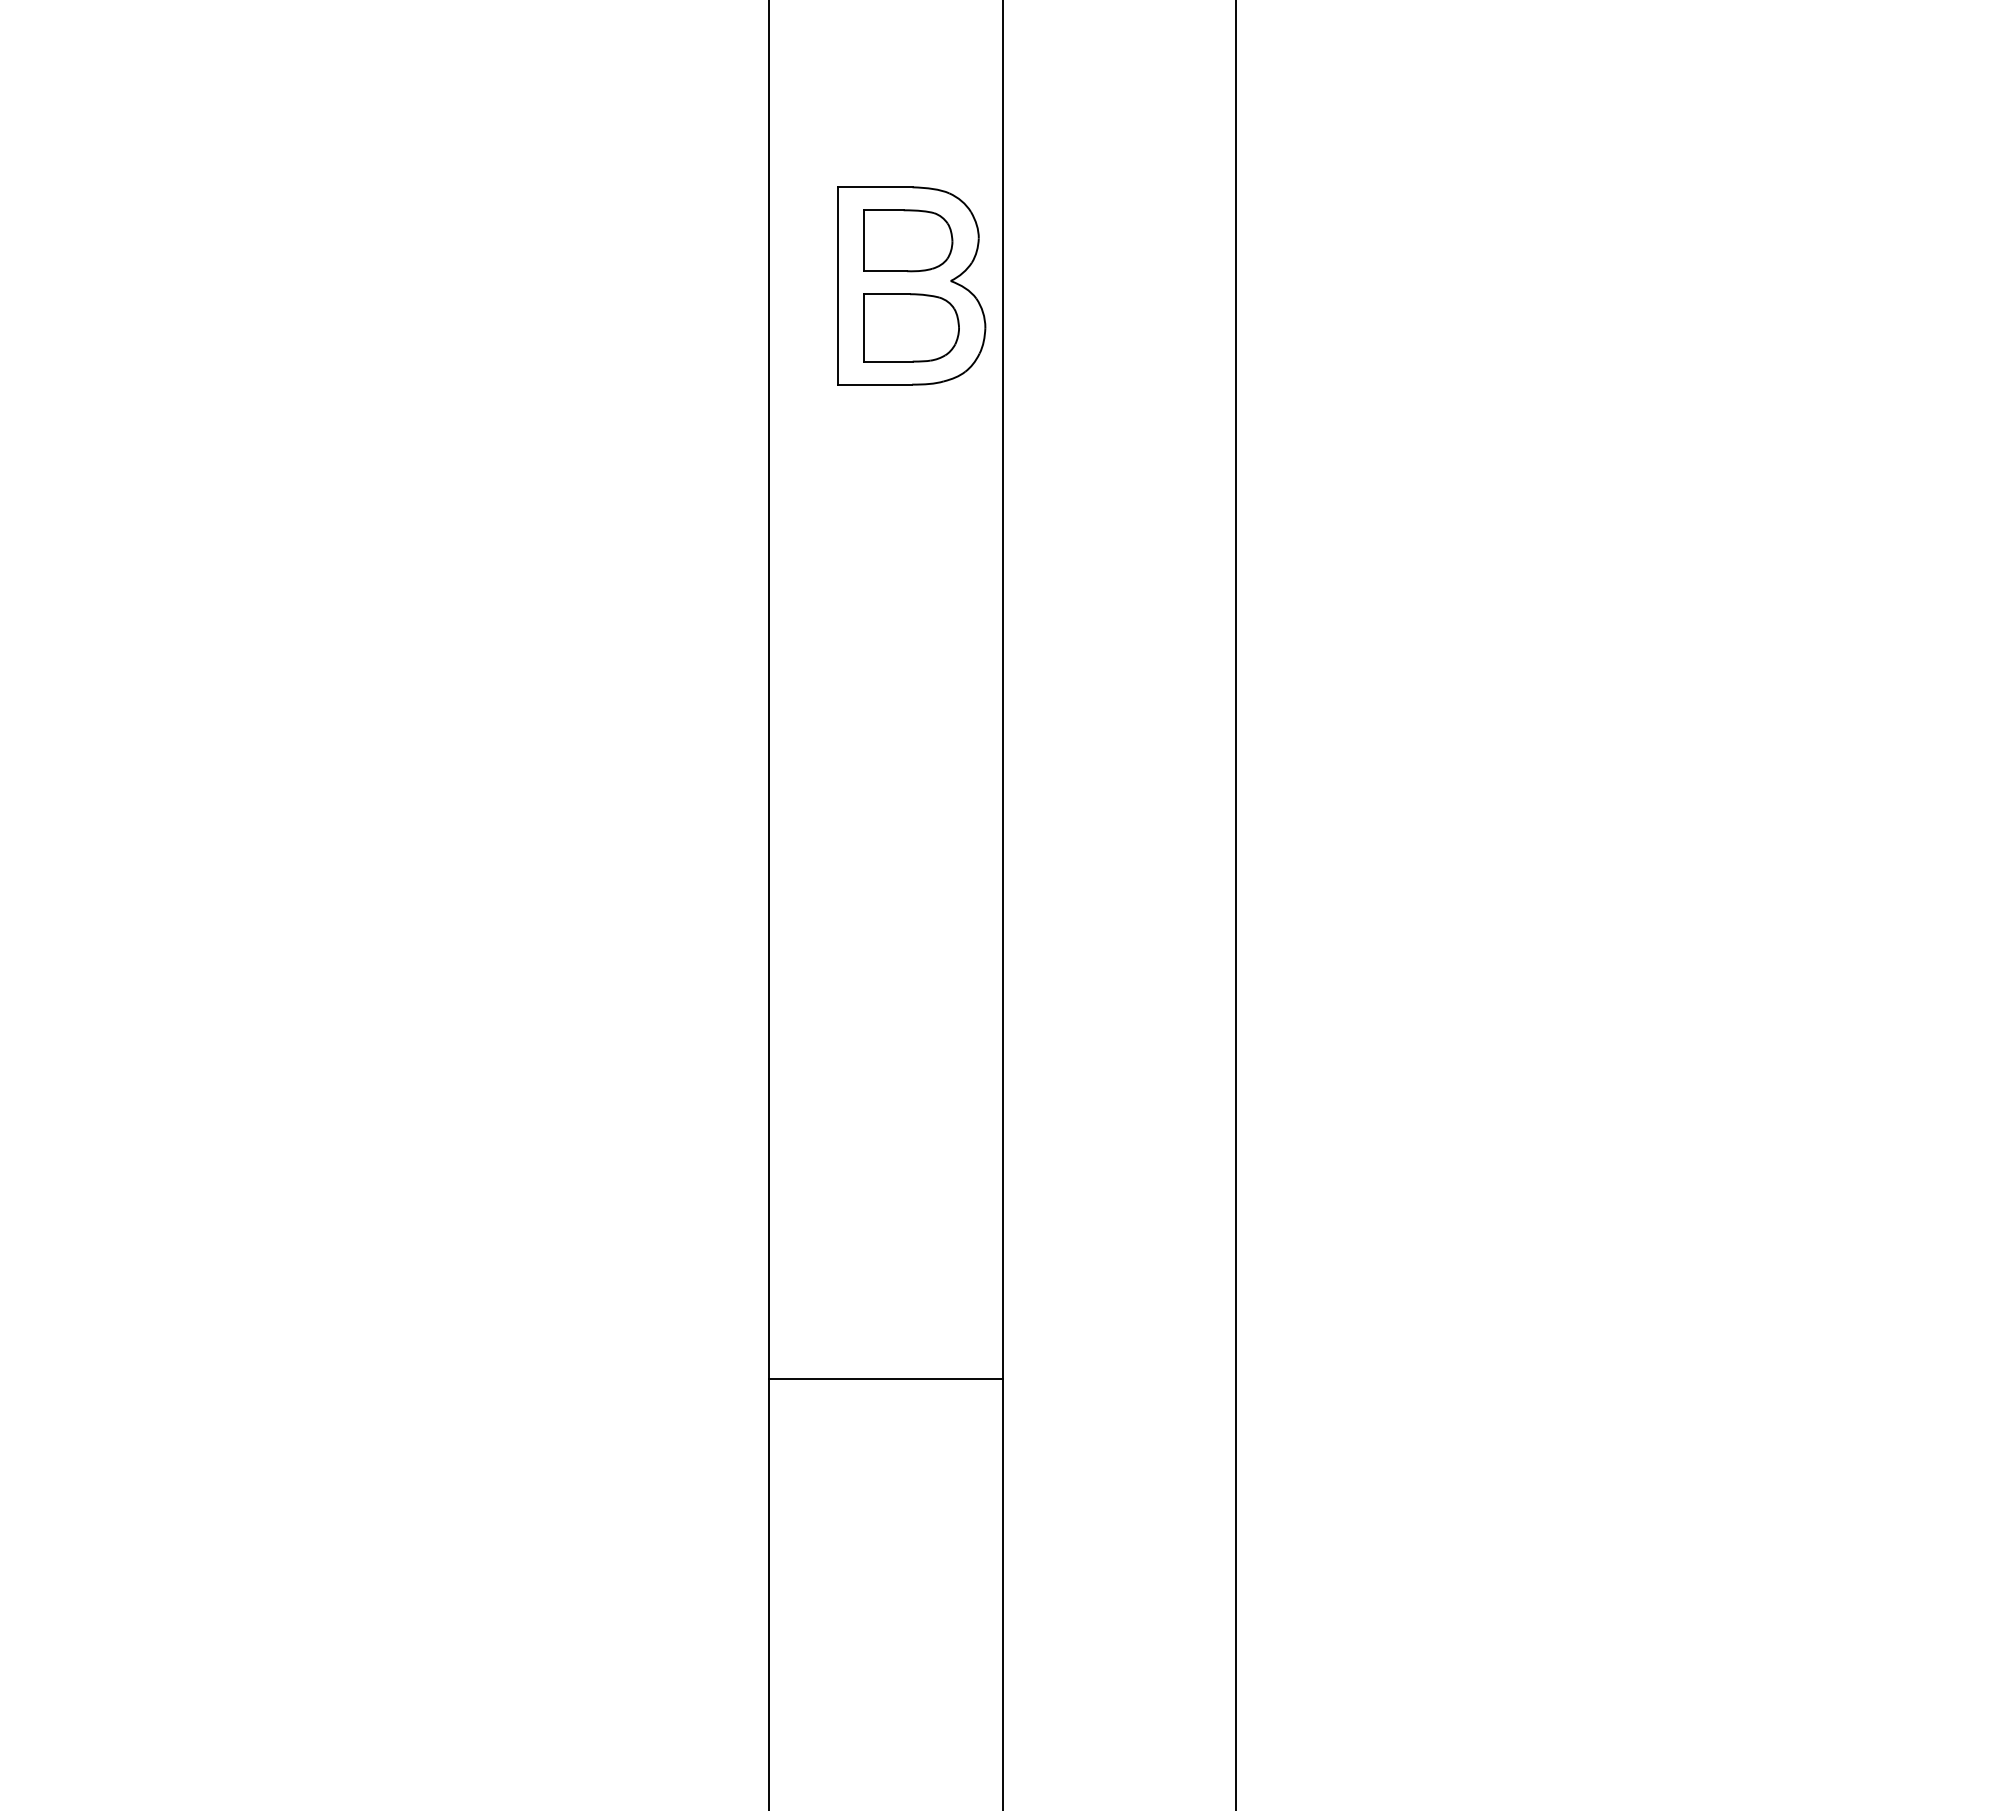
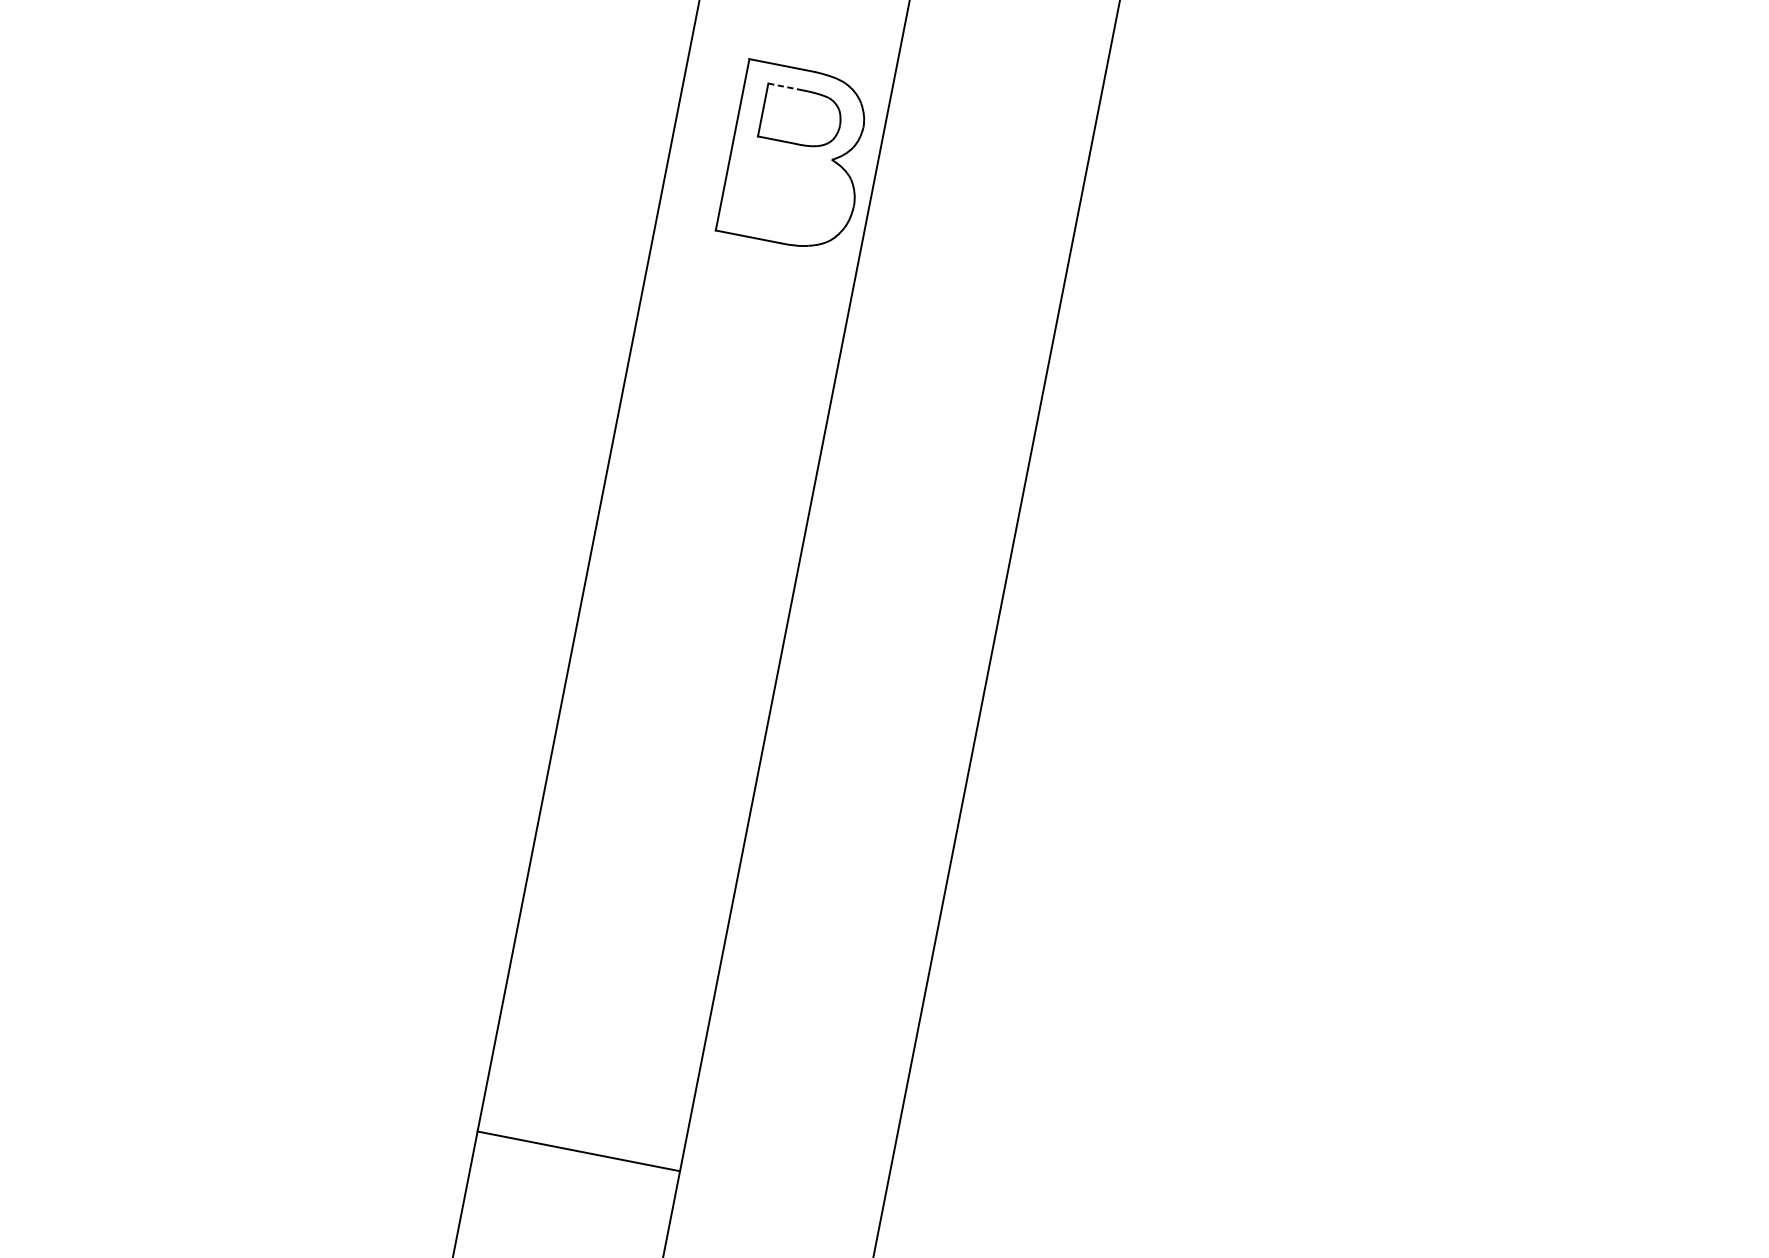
line: (883, 210) -> (785, 87), solid -> dashed
part: (911, 327) -> (789, 193), removed
line: (885, 1379) -> (578, 1151), moved

